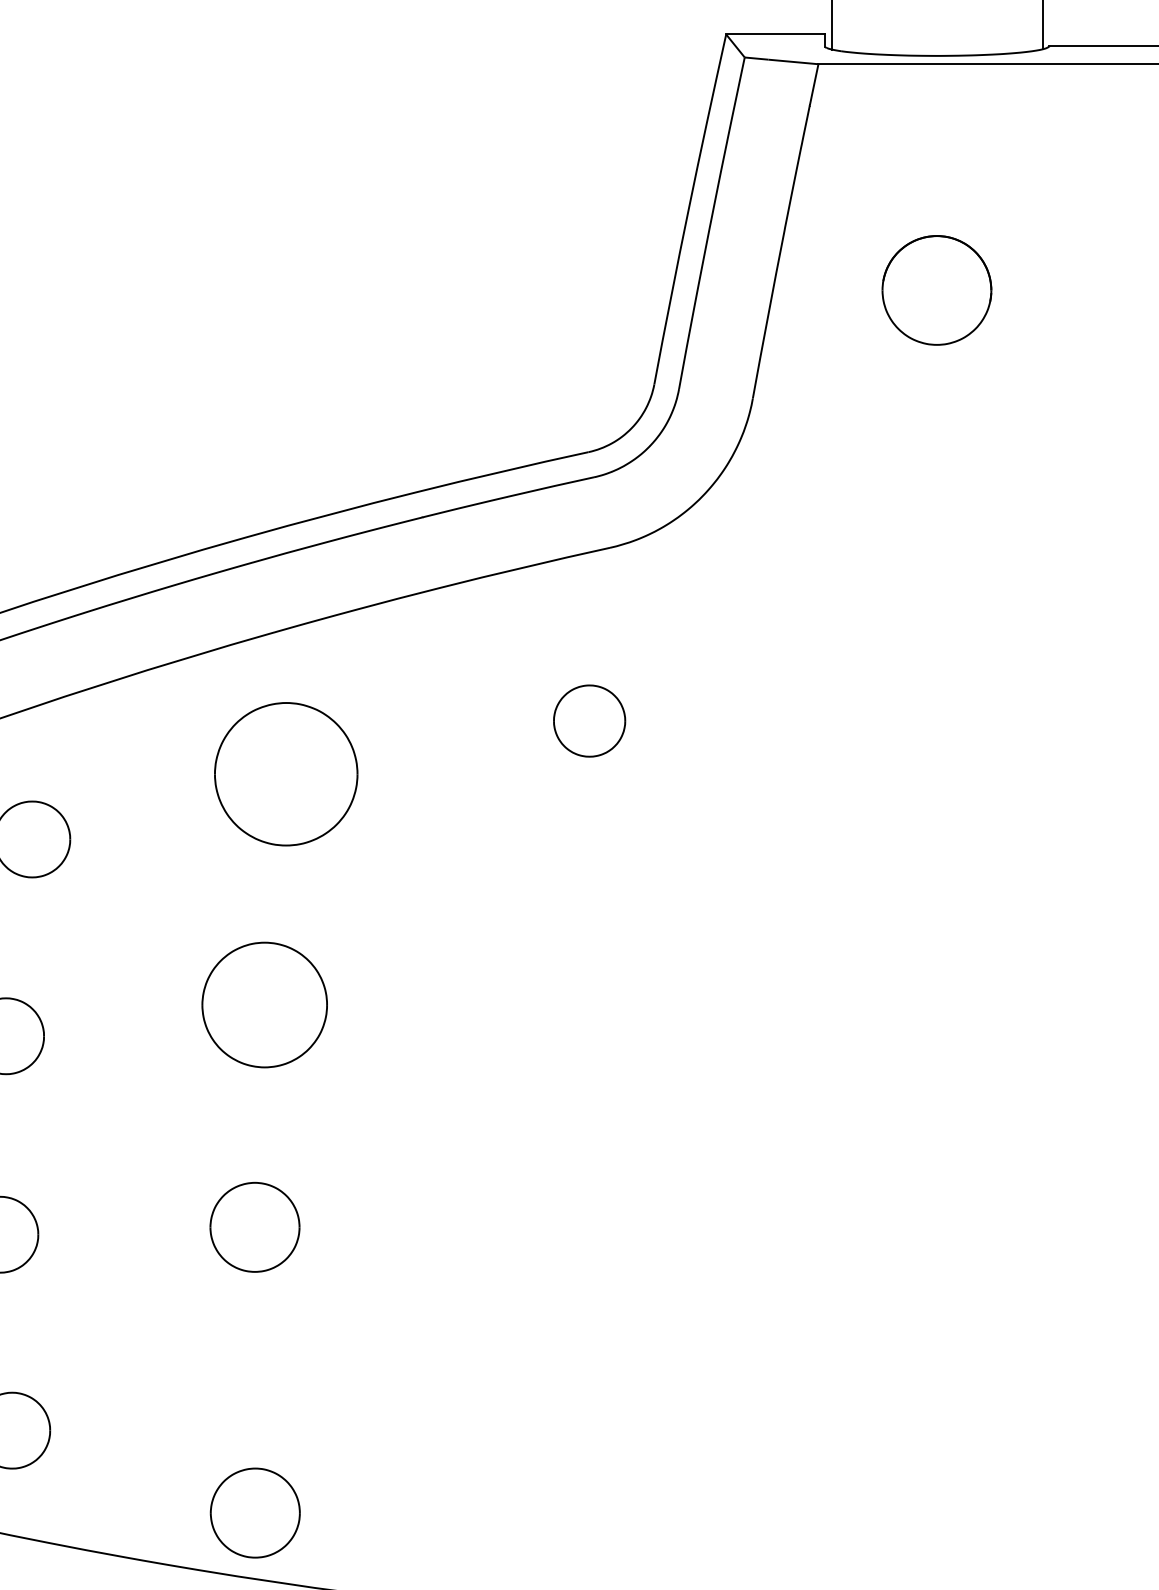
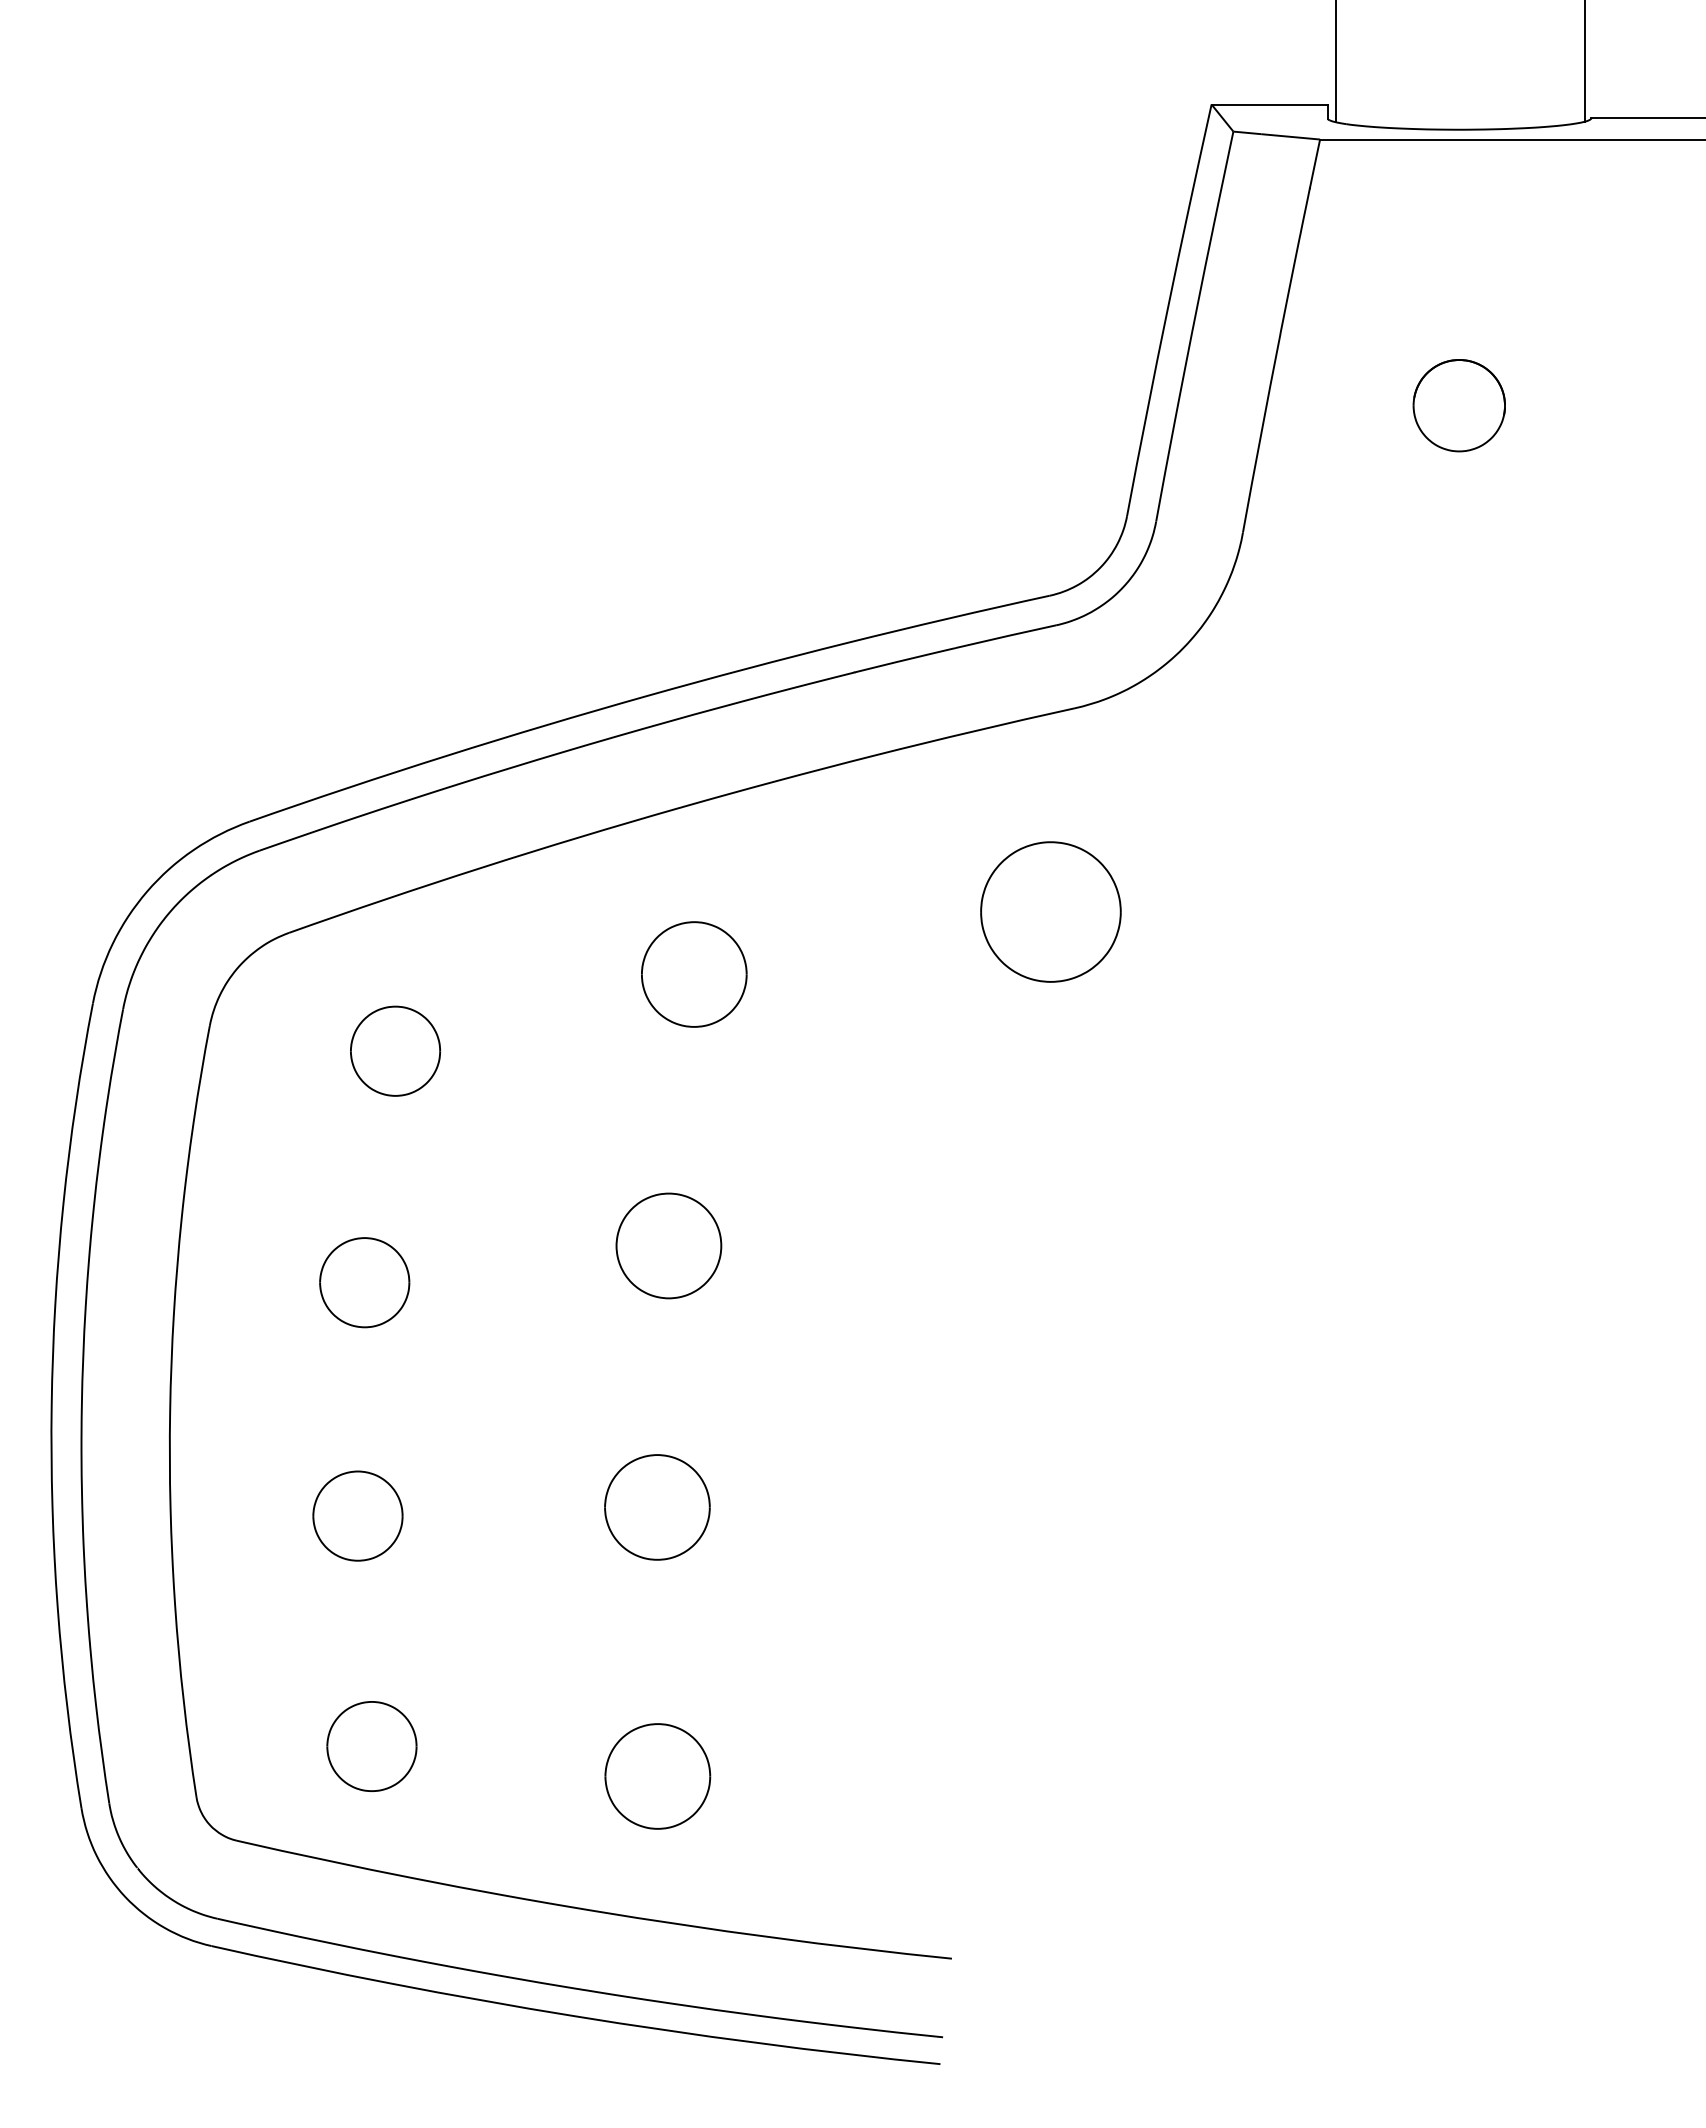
part: (936, 290) -> (1458, 405), size x0.71
part: (589, 720) -> (1050, 911), size x1.67
part: (286, 774) -> (694, 974), size x0.62
part: (264, 1004) -> (668, 1245), size x0.71
part: (255, 1513) -> (657, 1776), moved

